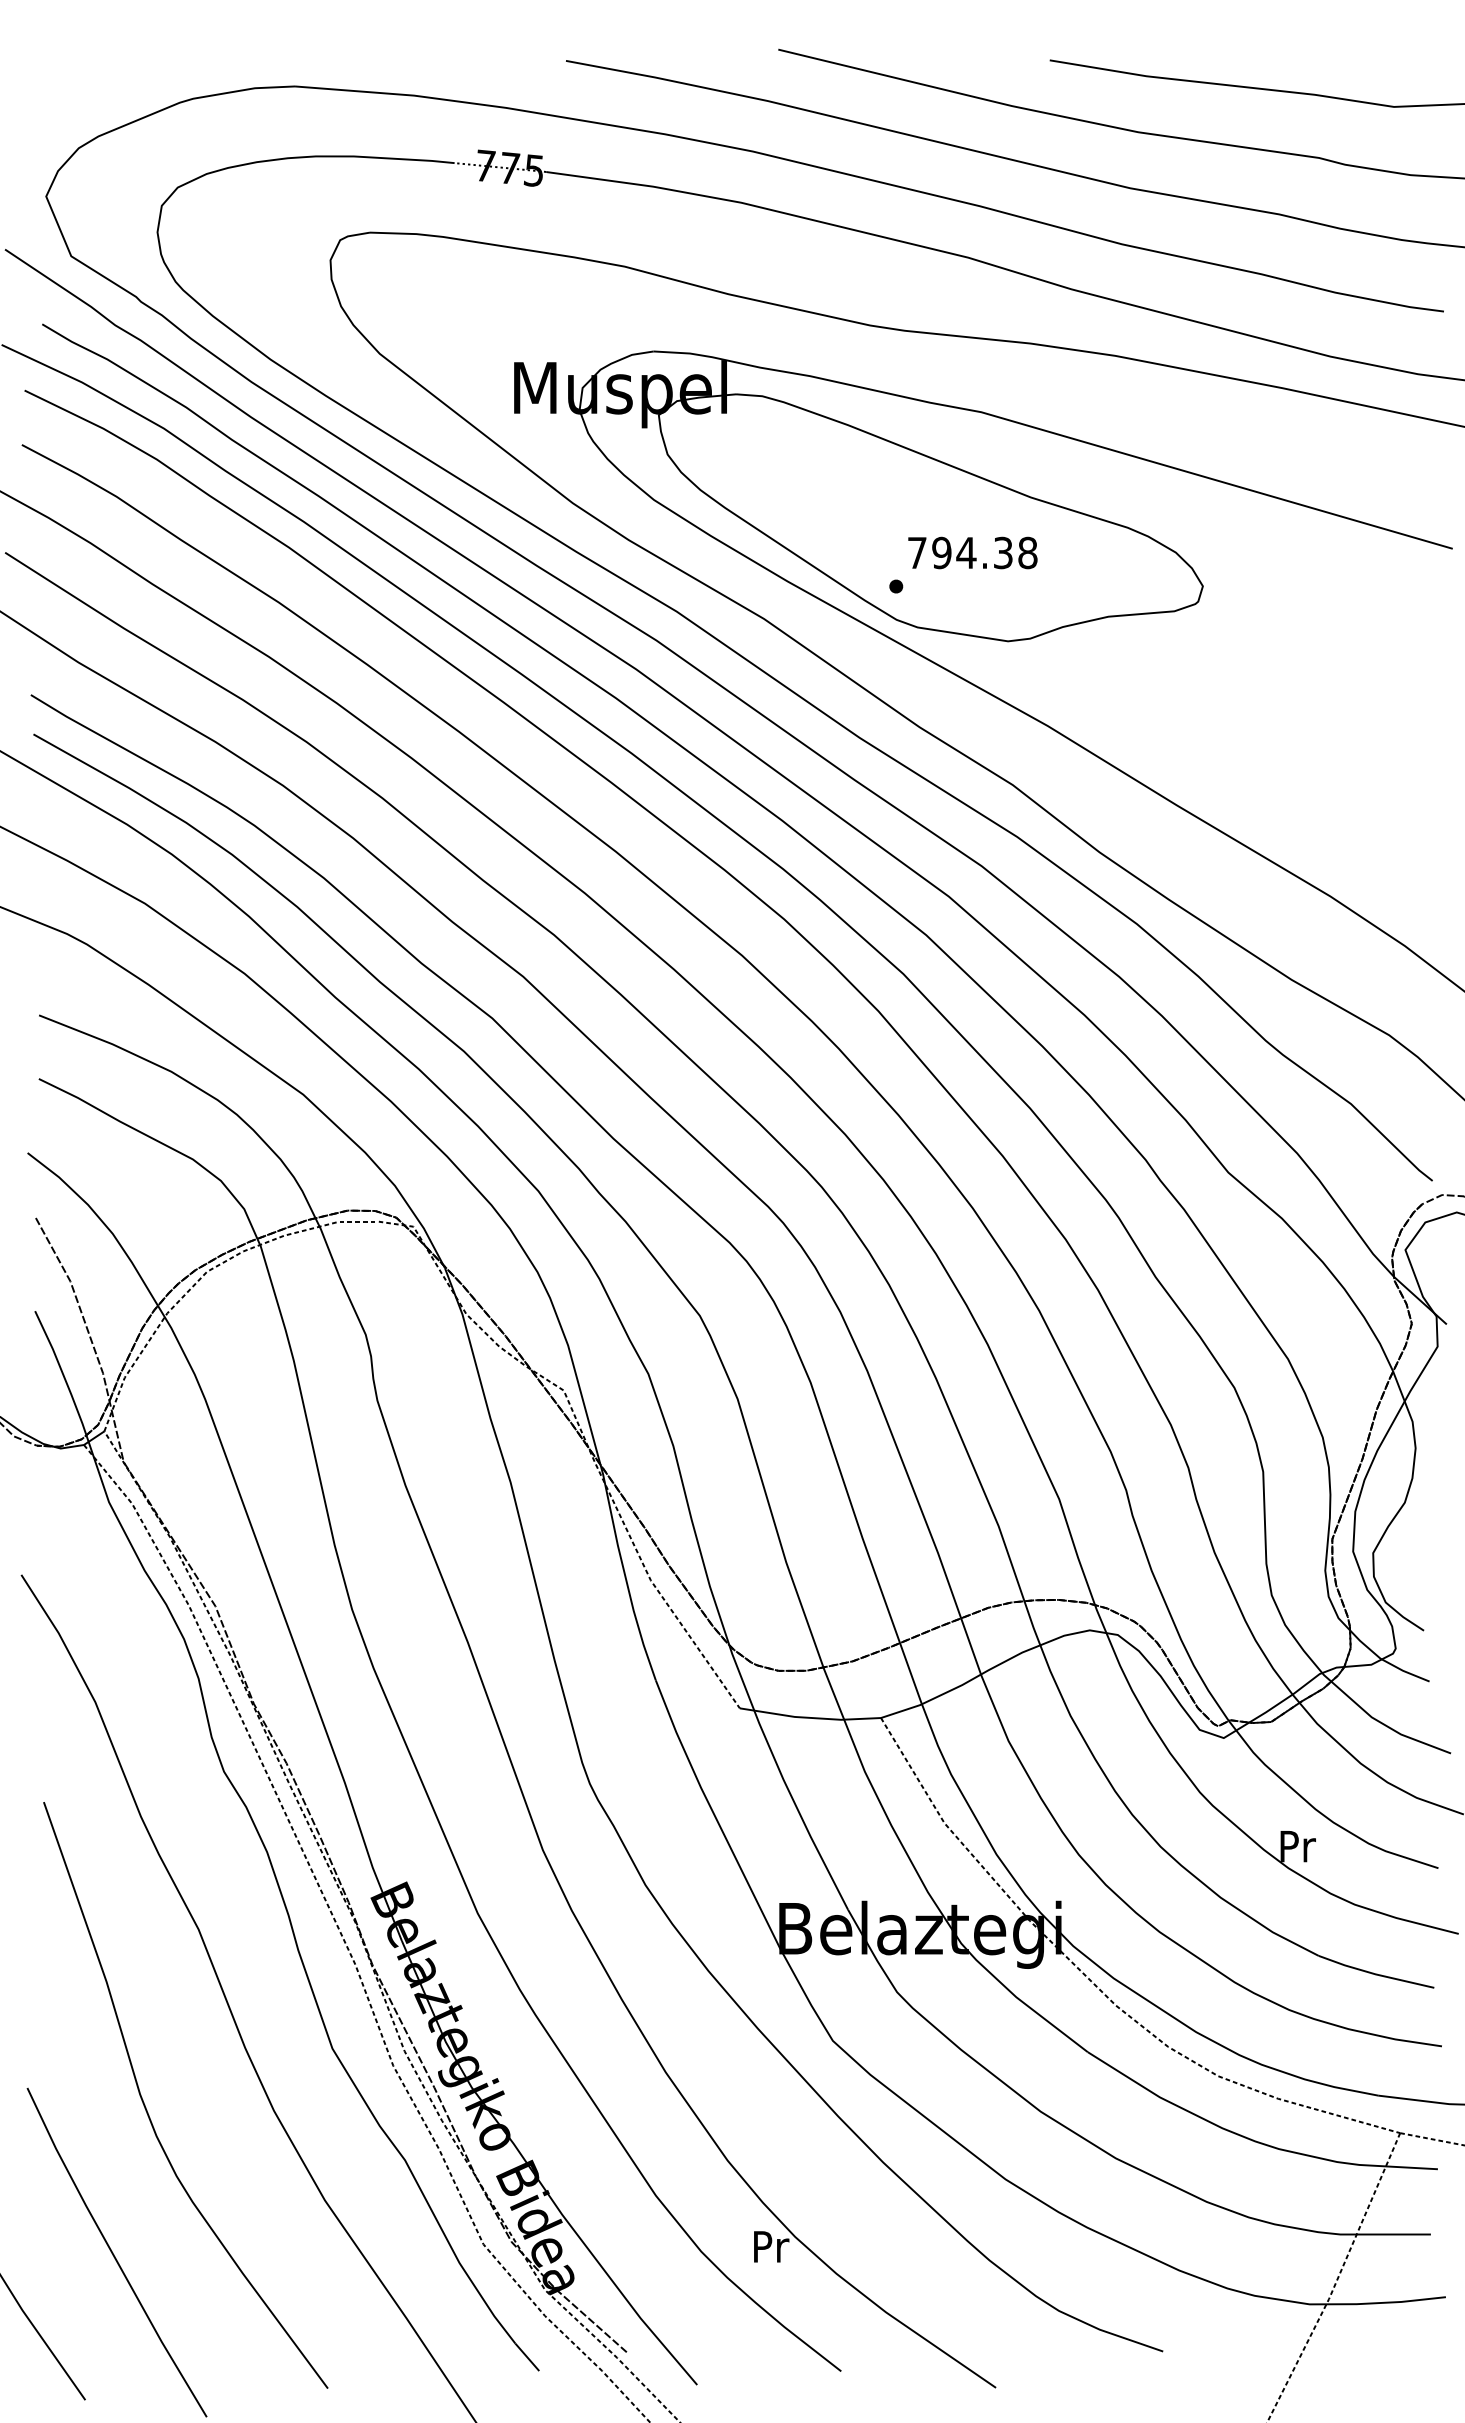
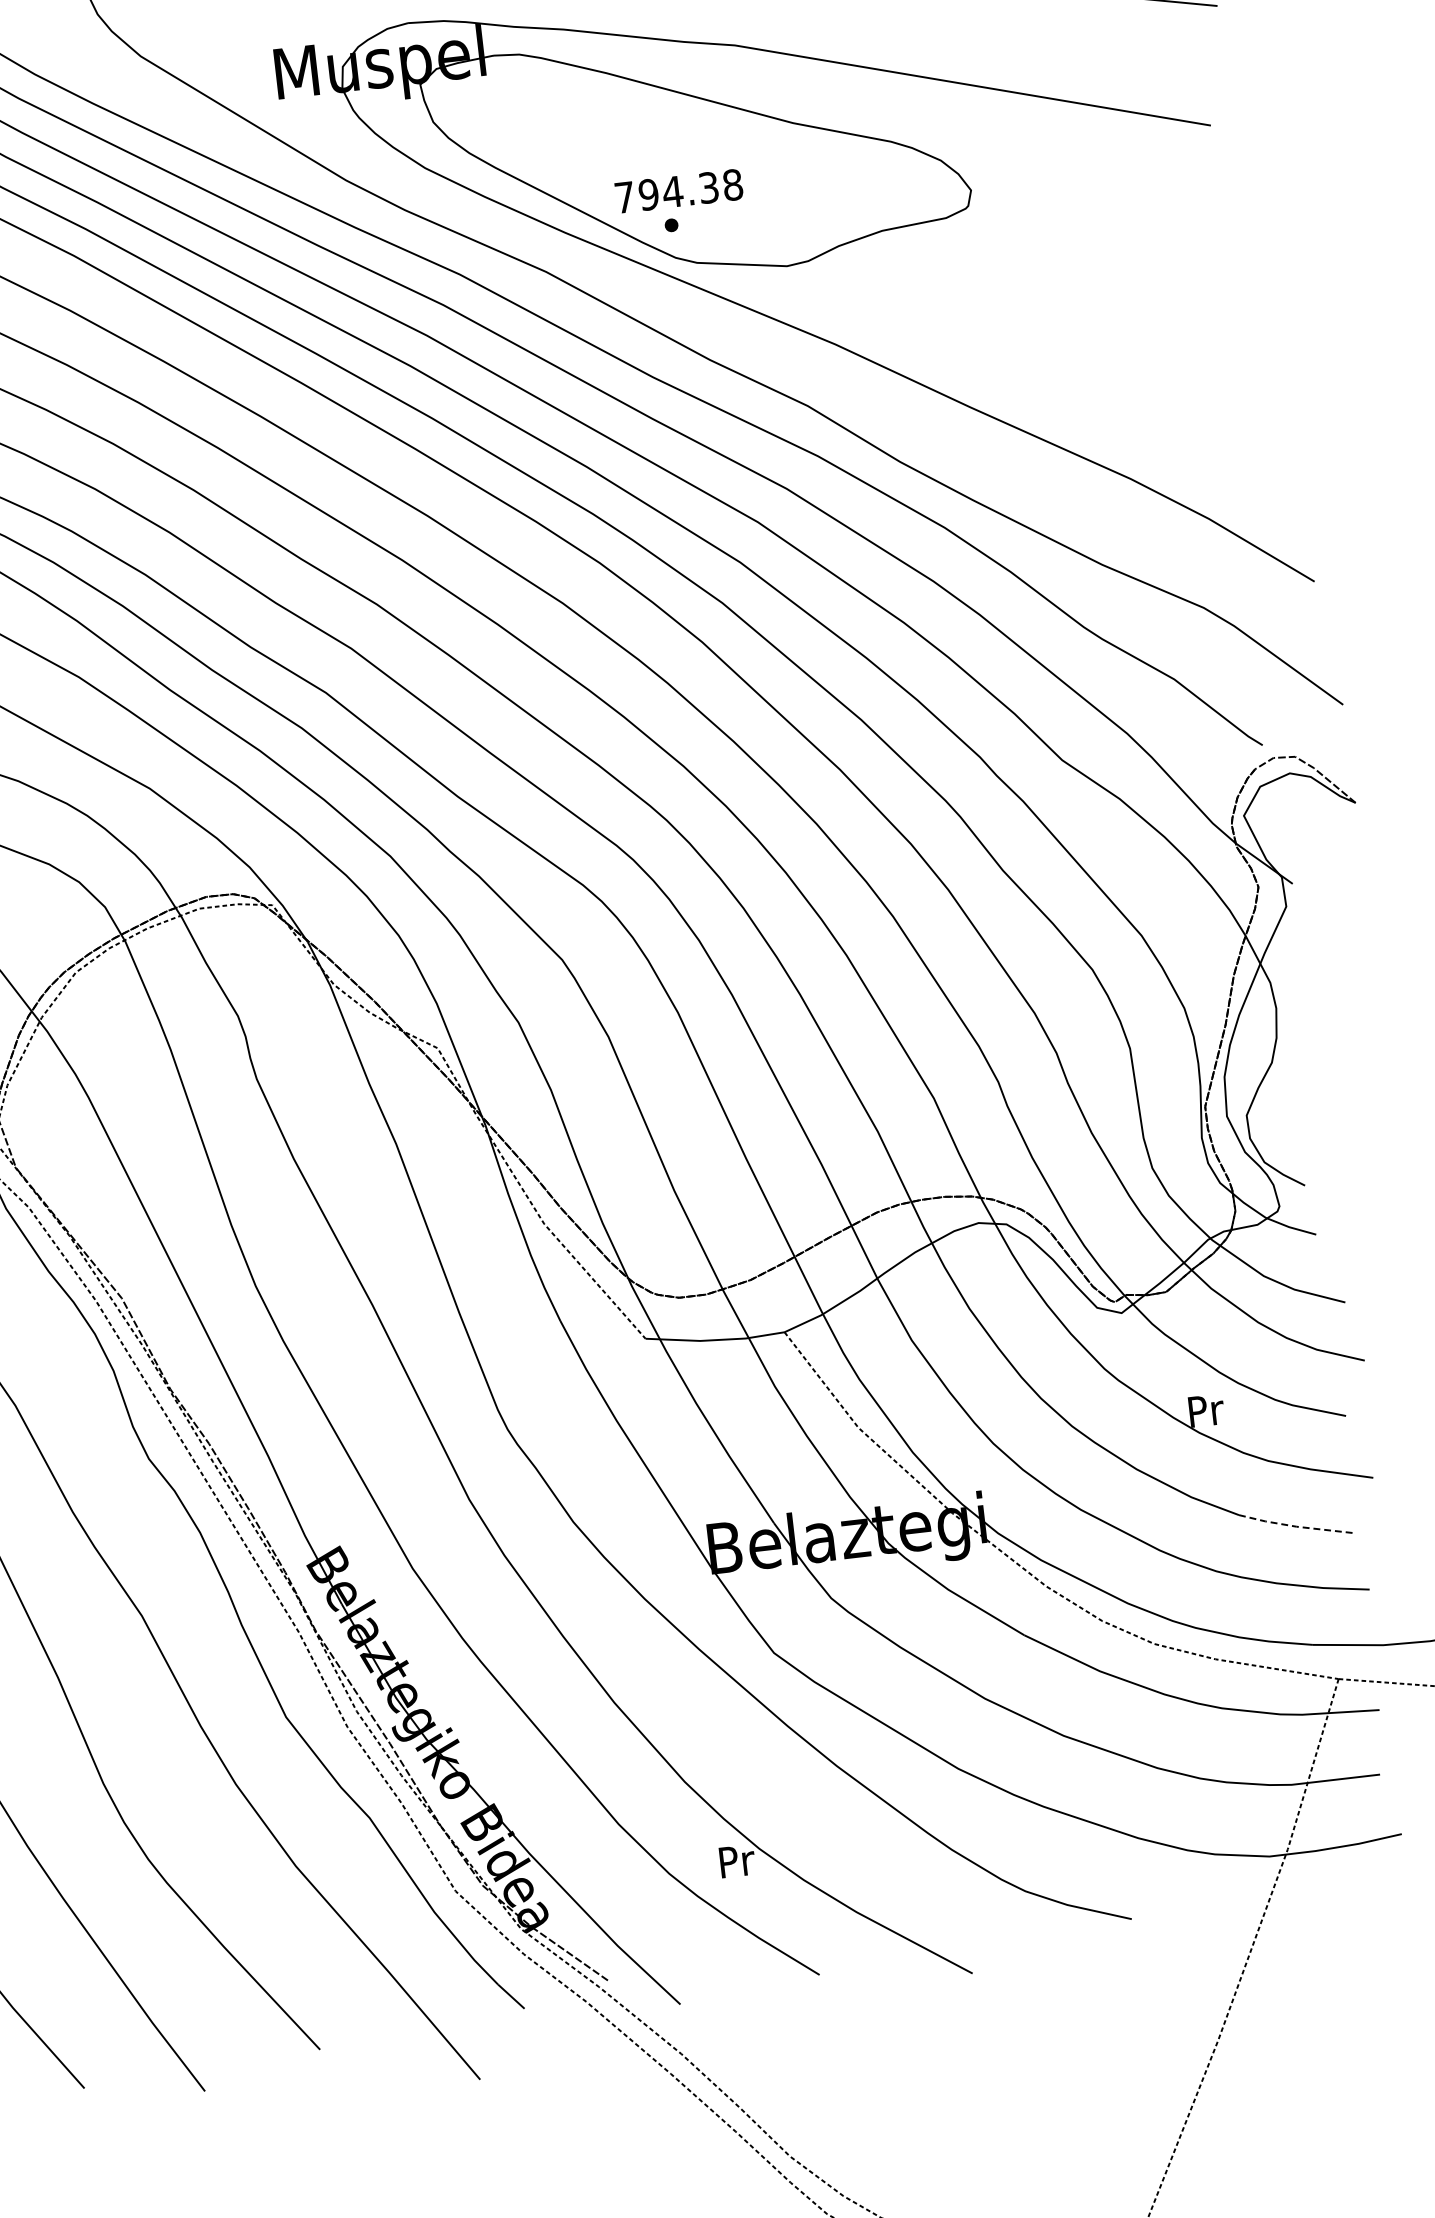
text: (972, 552) -> (678, 190), moved
line: (1375, 1974) -> (1296, 1526), solid -> dashed

